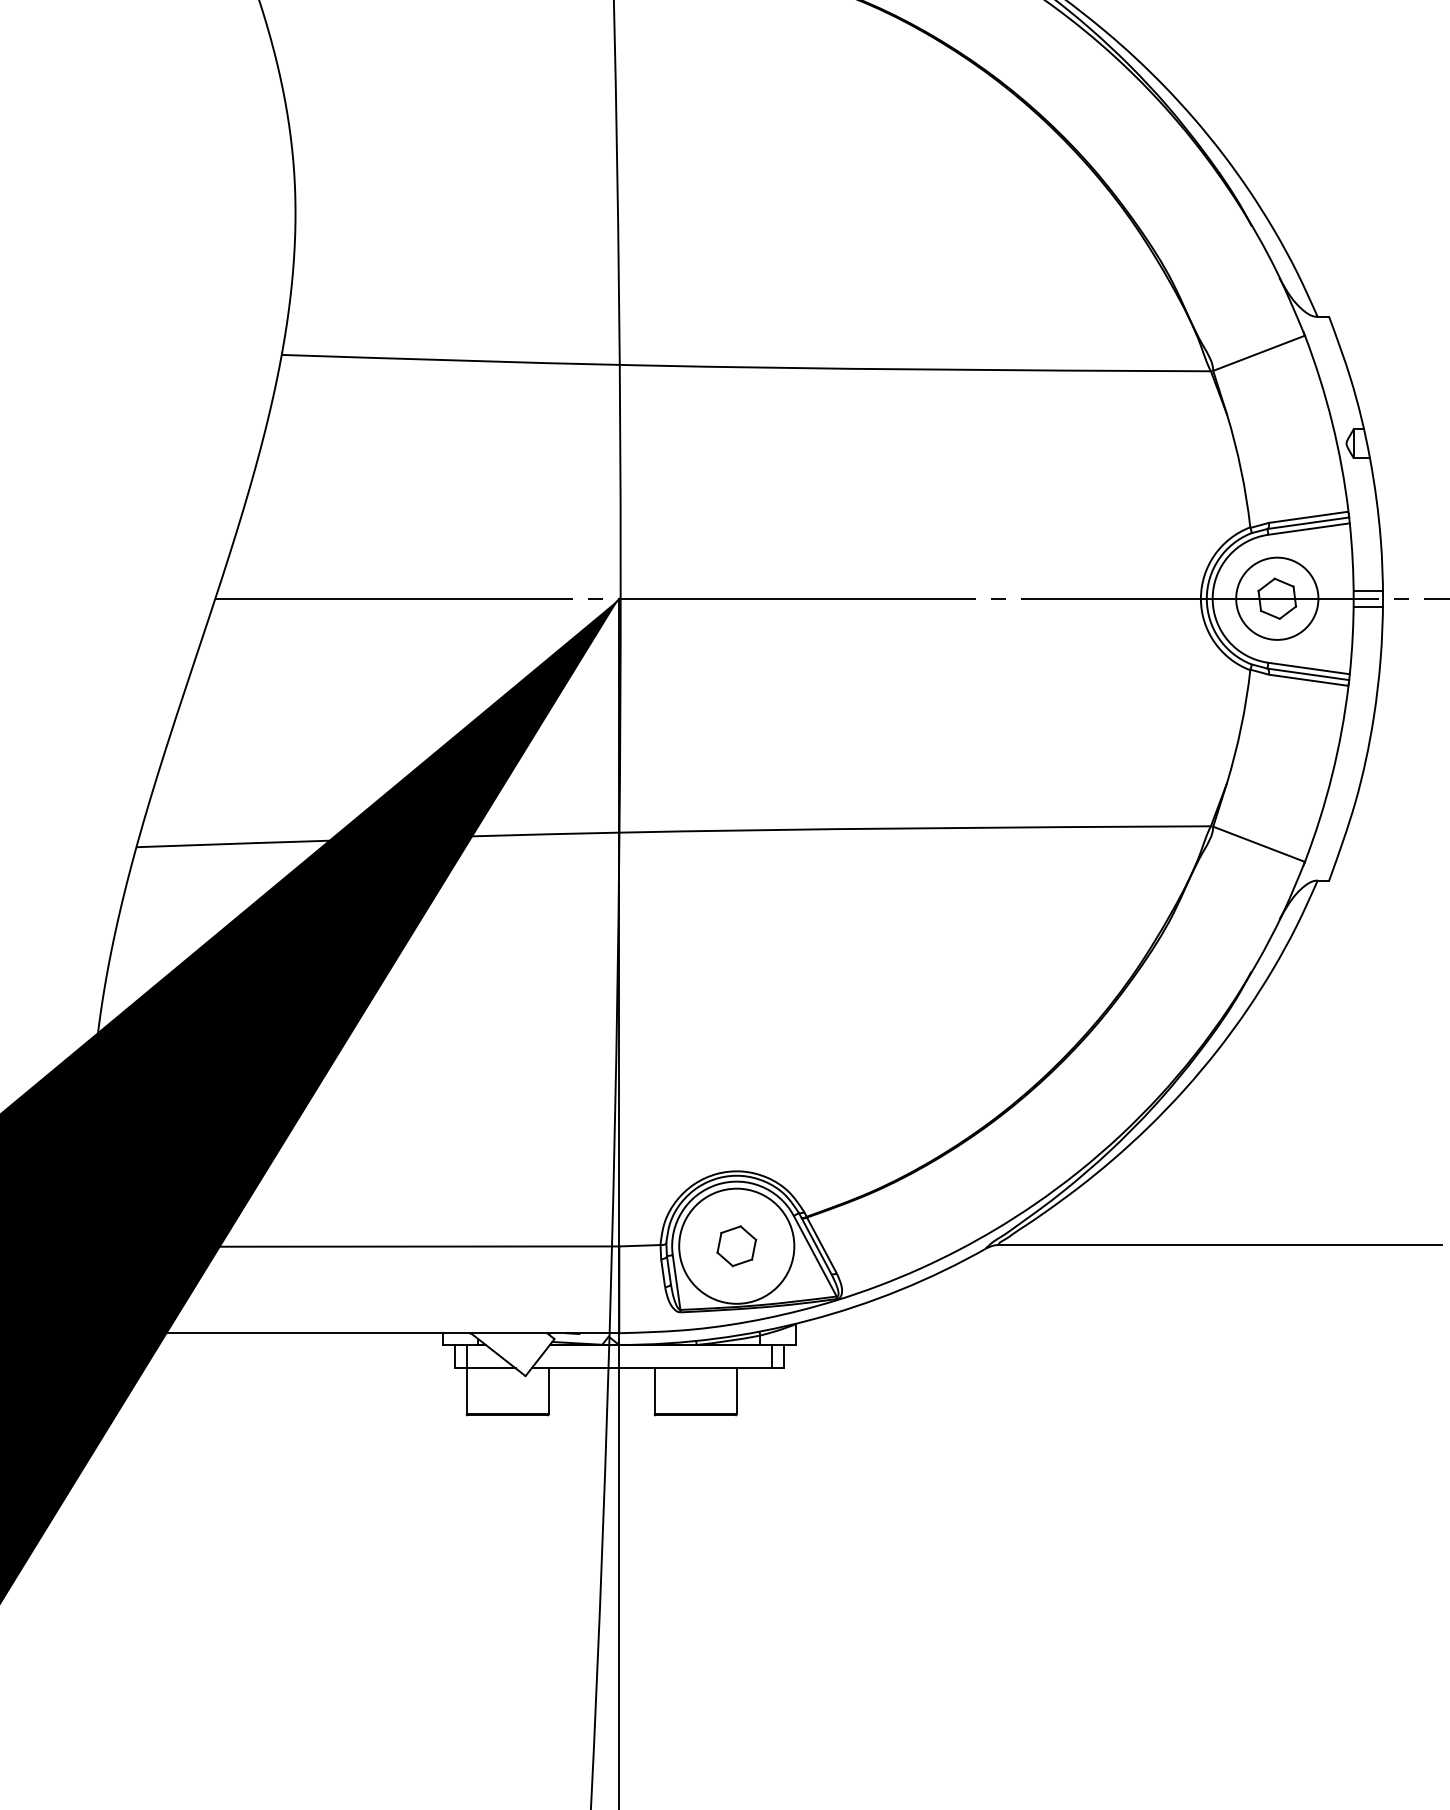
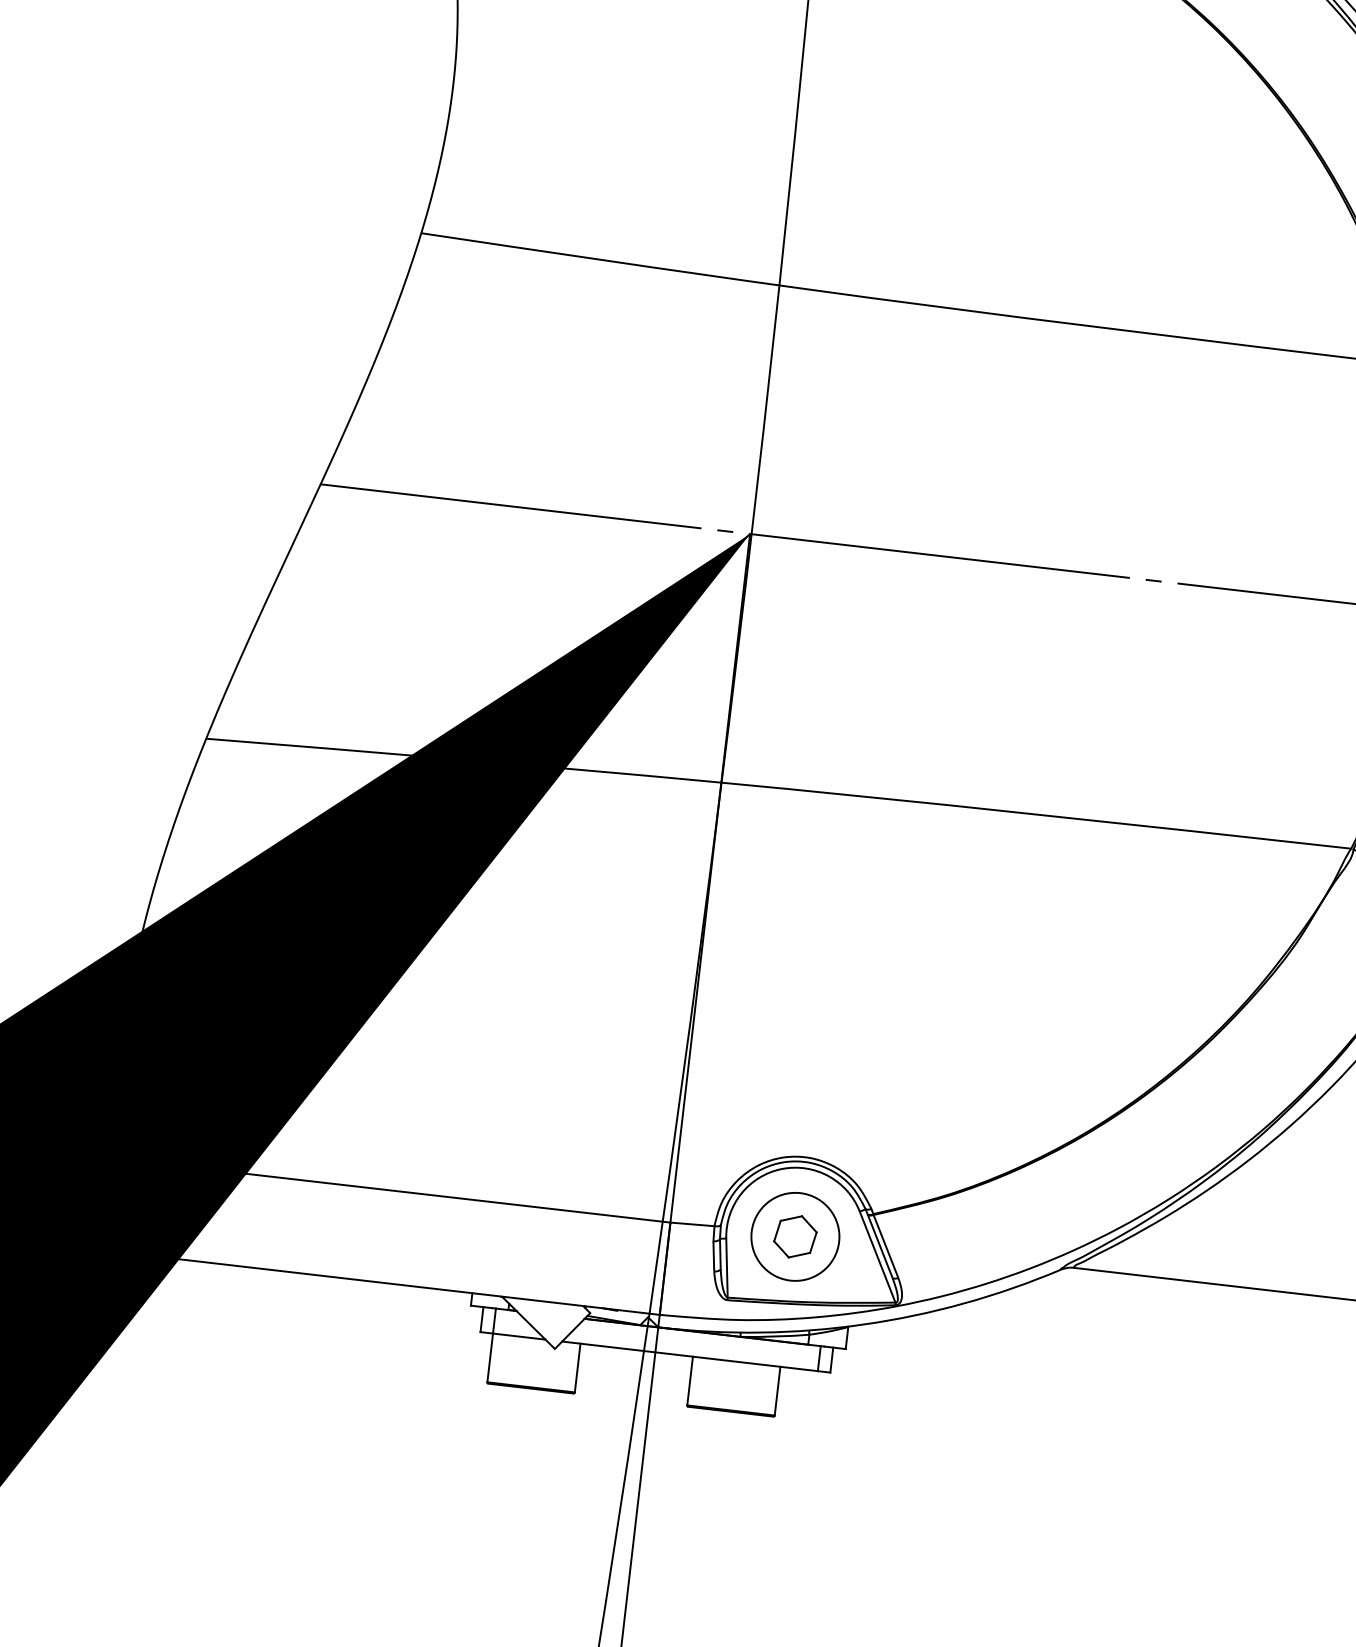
circle: (736, 1246) -> (795, 1237), size x0.71

